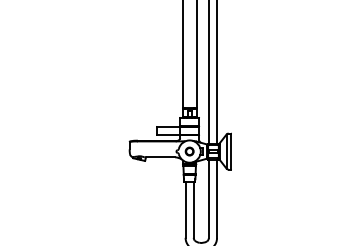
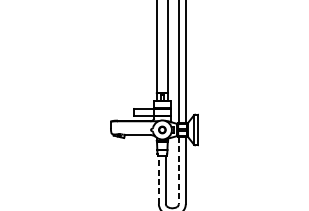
line: (208, 199) -> (178, 171), solid -> dashed
line: (185, 209) -> (158, 179), solid -> dashed

